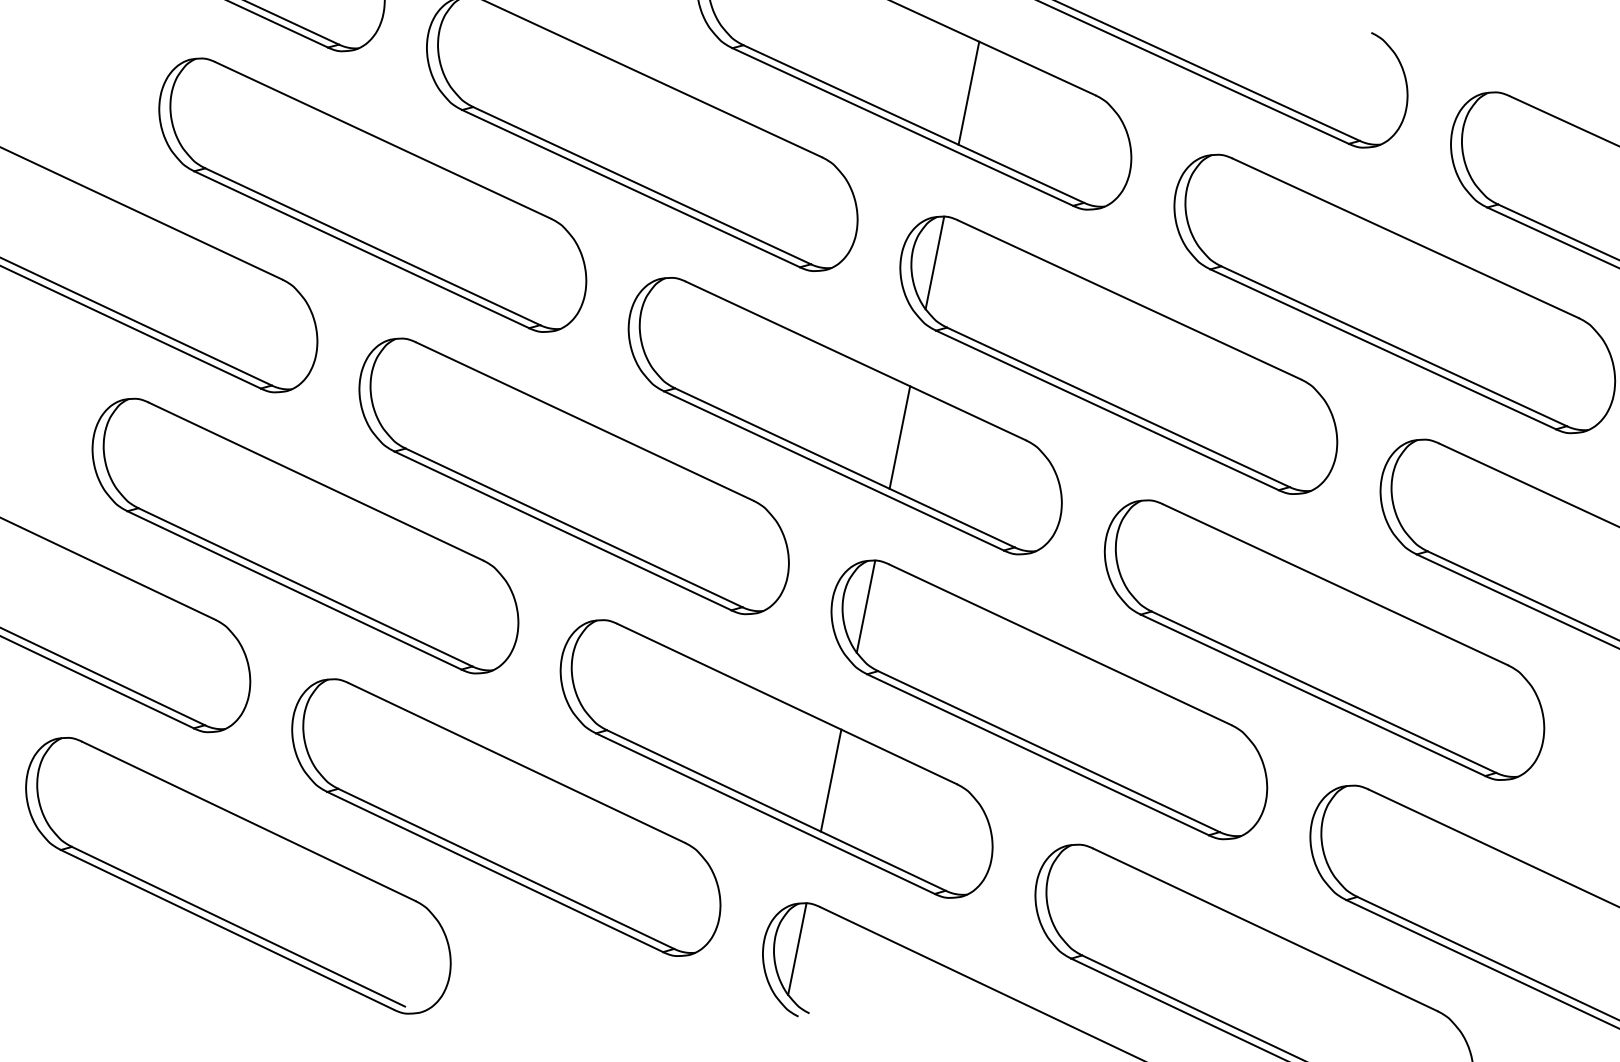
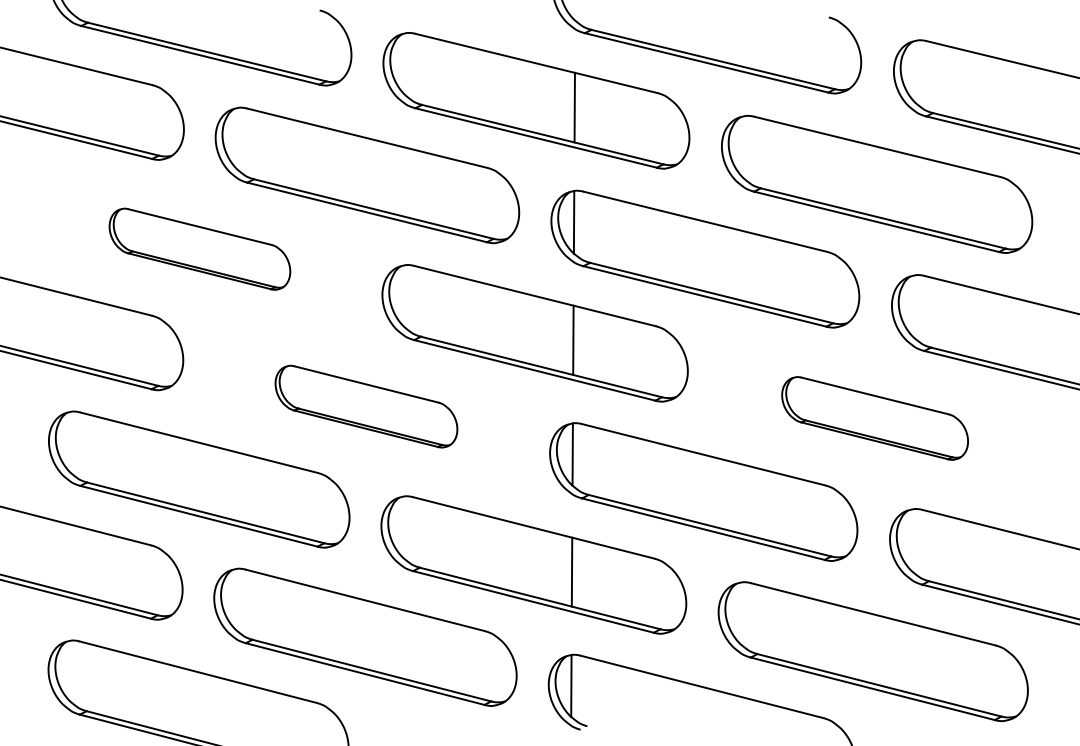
part: (372, 193) -> (199, 248), size x0.6
part: (574, 476) -> (366, 406), size x0.6
part: (1323, 640) -> (874, 418), size x0.6

